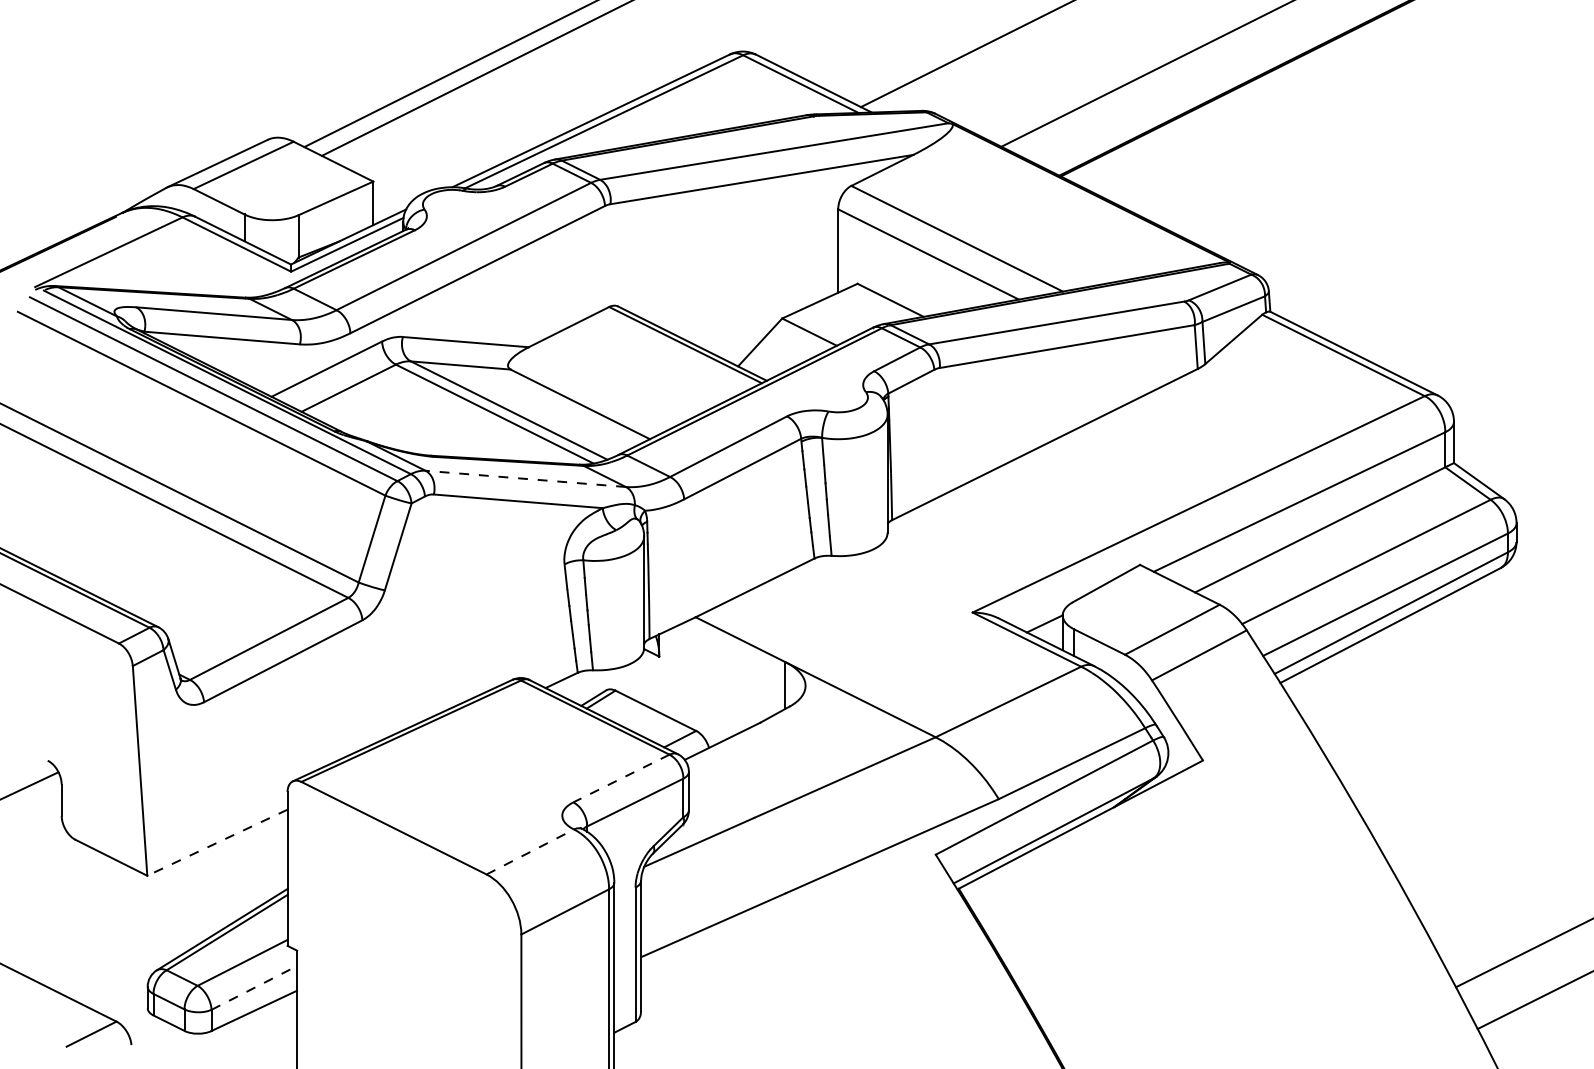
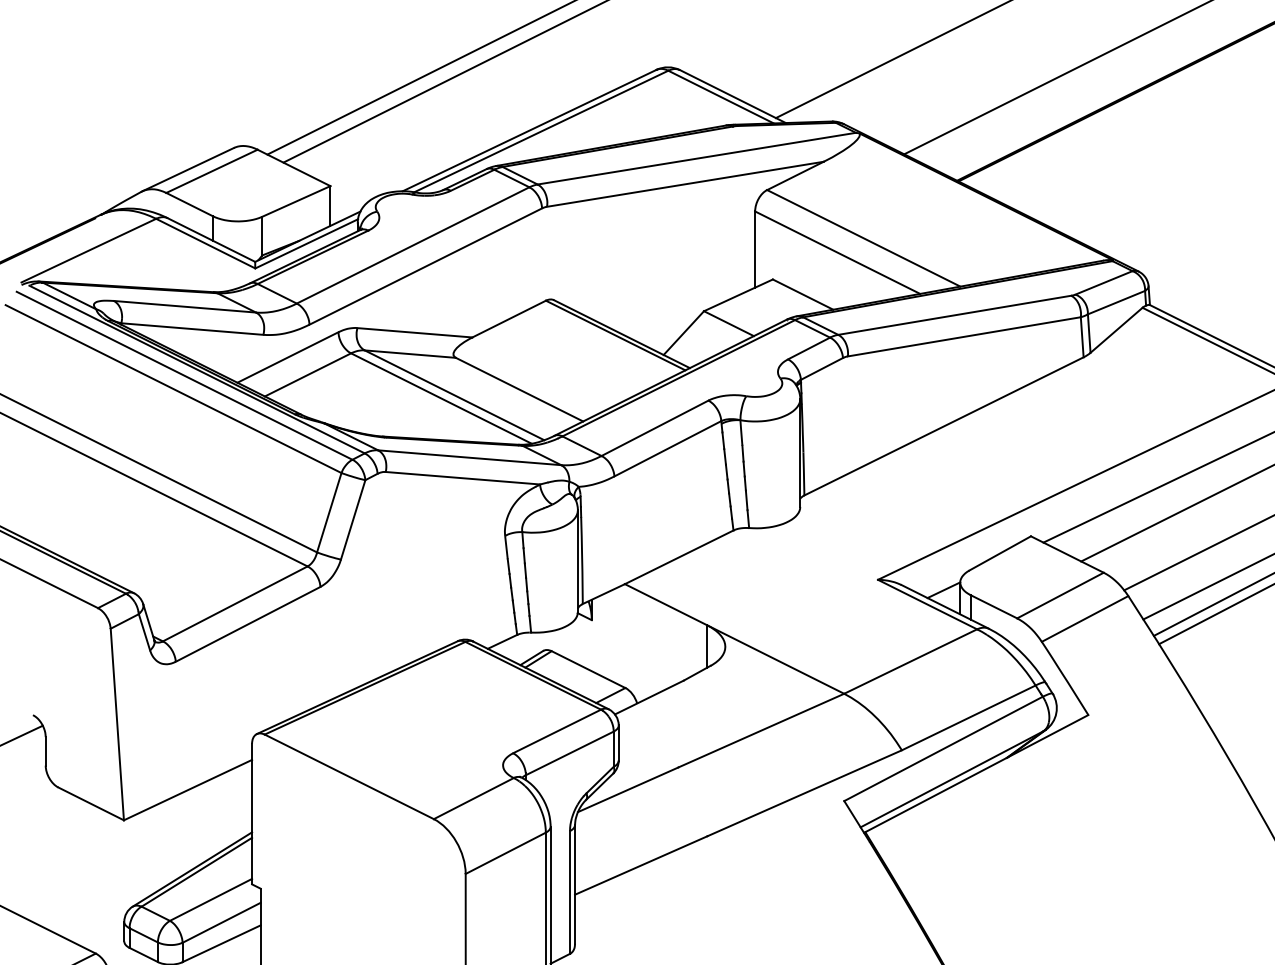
line: (525, 478) -> (469, 457), dashed -> solid
line: (621, 778) -> (557, 731), dashed -> solid
line: (217, 842) -> (188, 789), dashed -> solid
line: (530, 851) -> (474, 798), dashed -> solid
line: (254, 987) -> (221, 922), dashed -> solid

